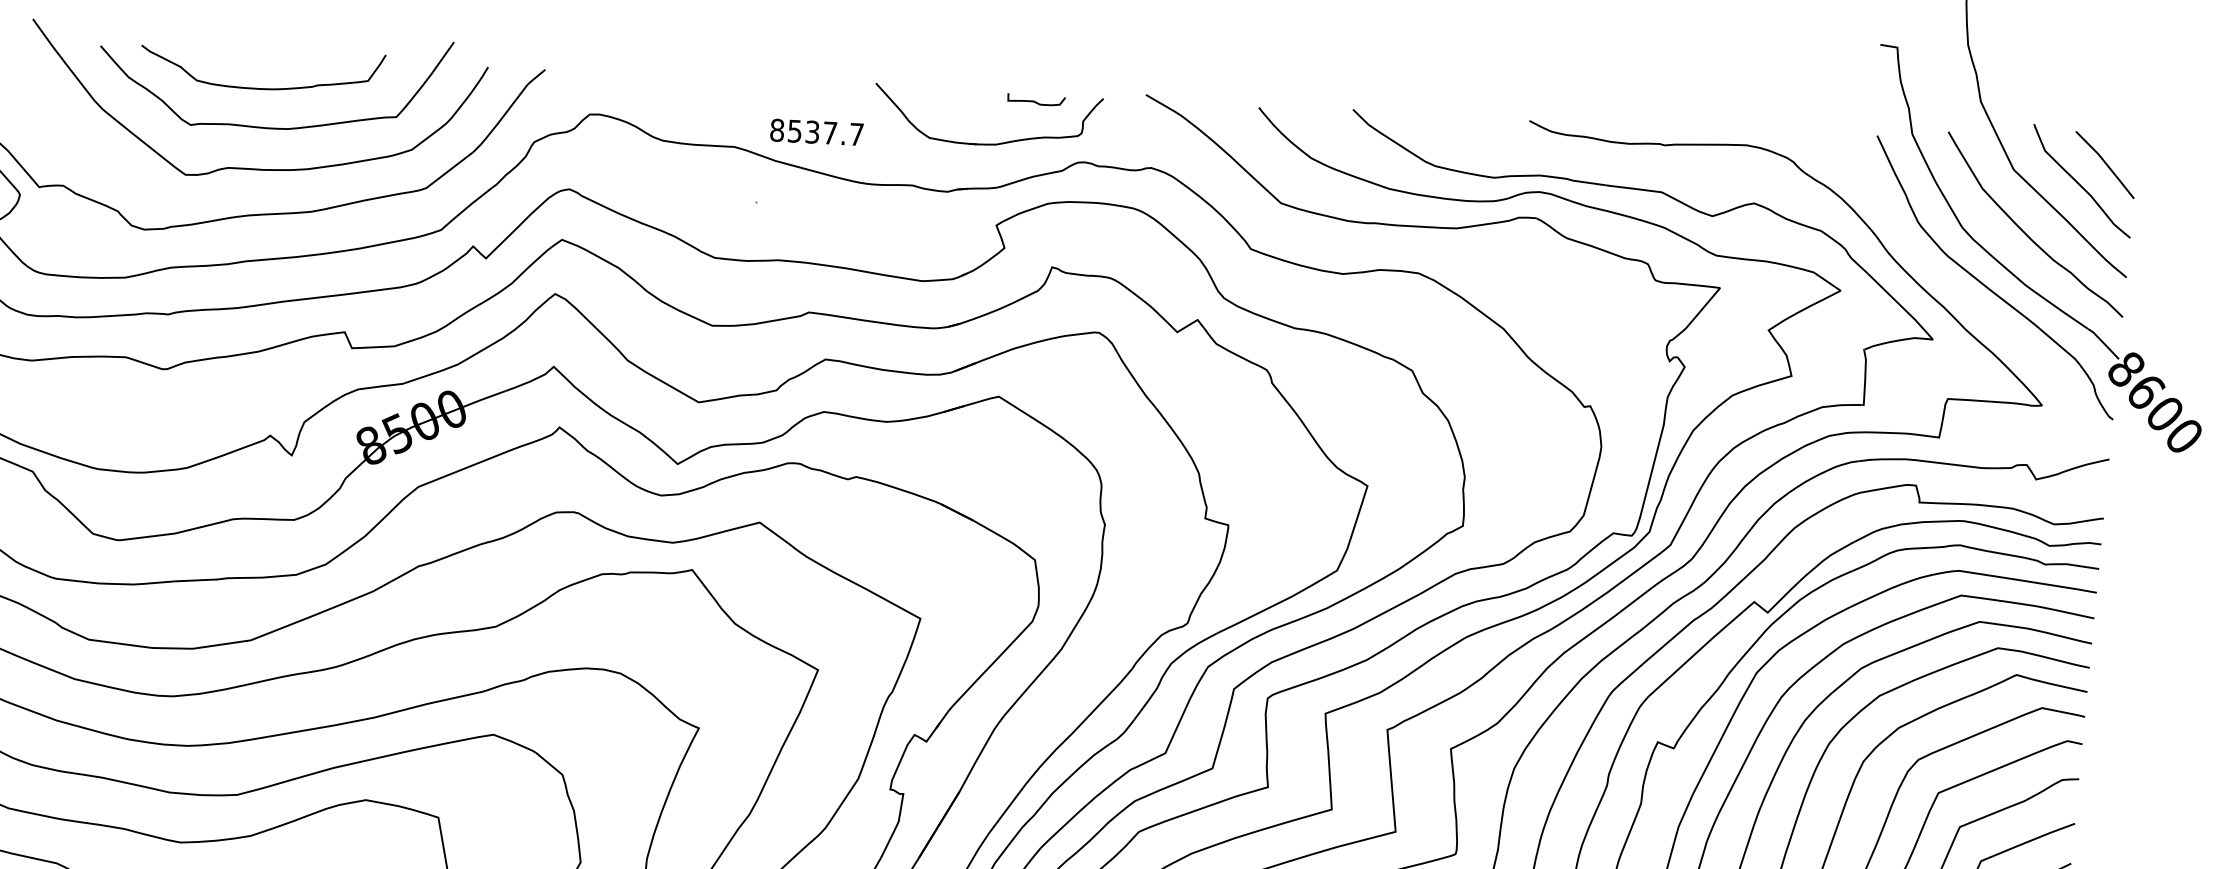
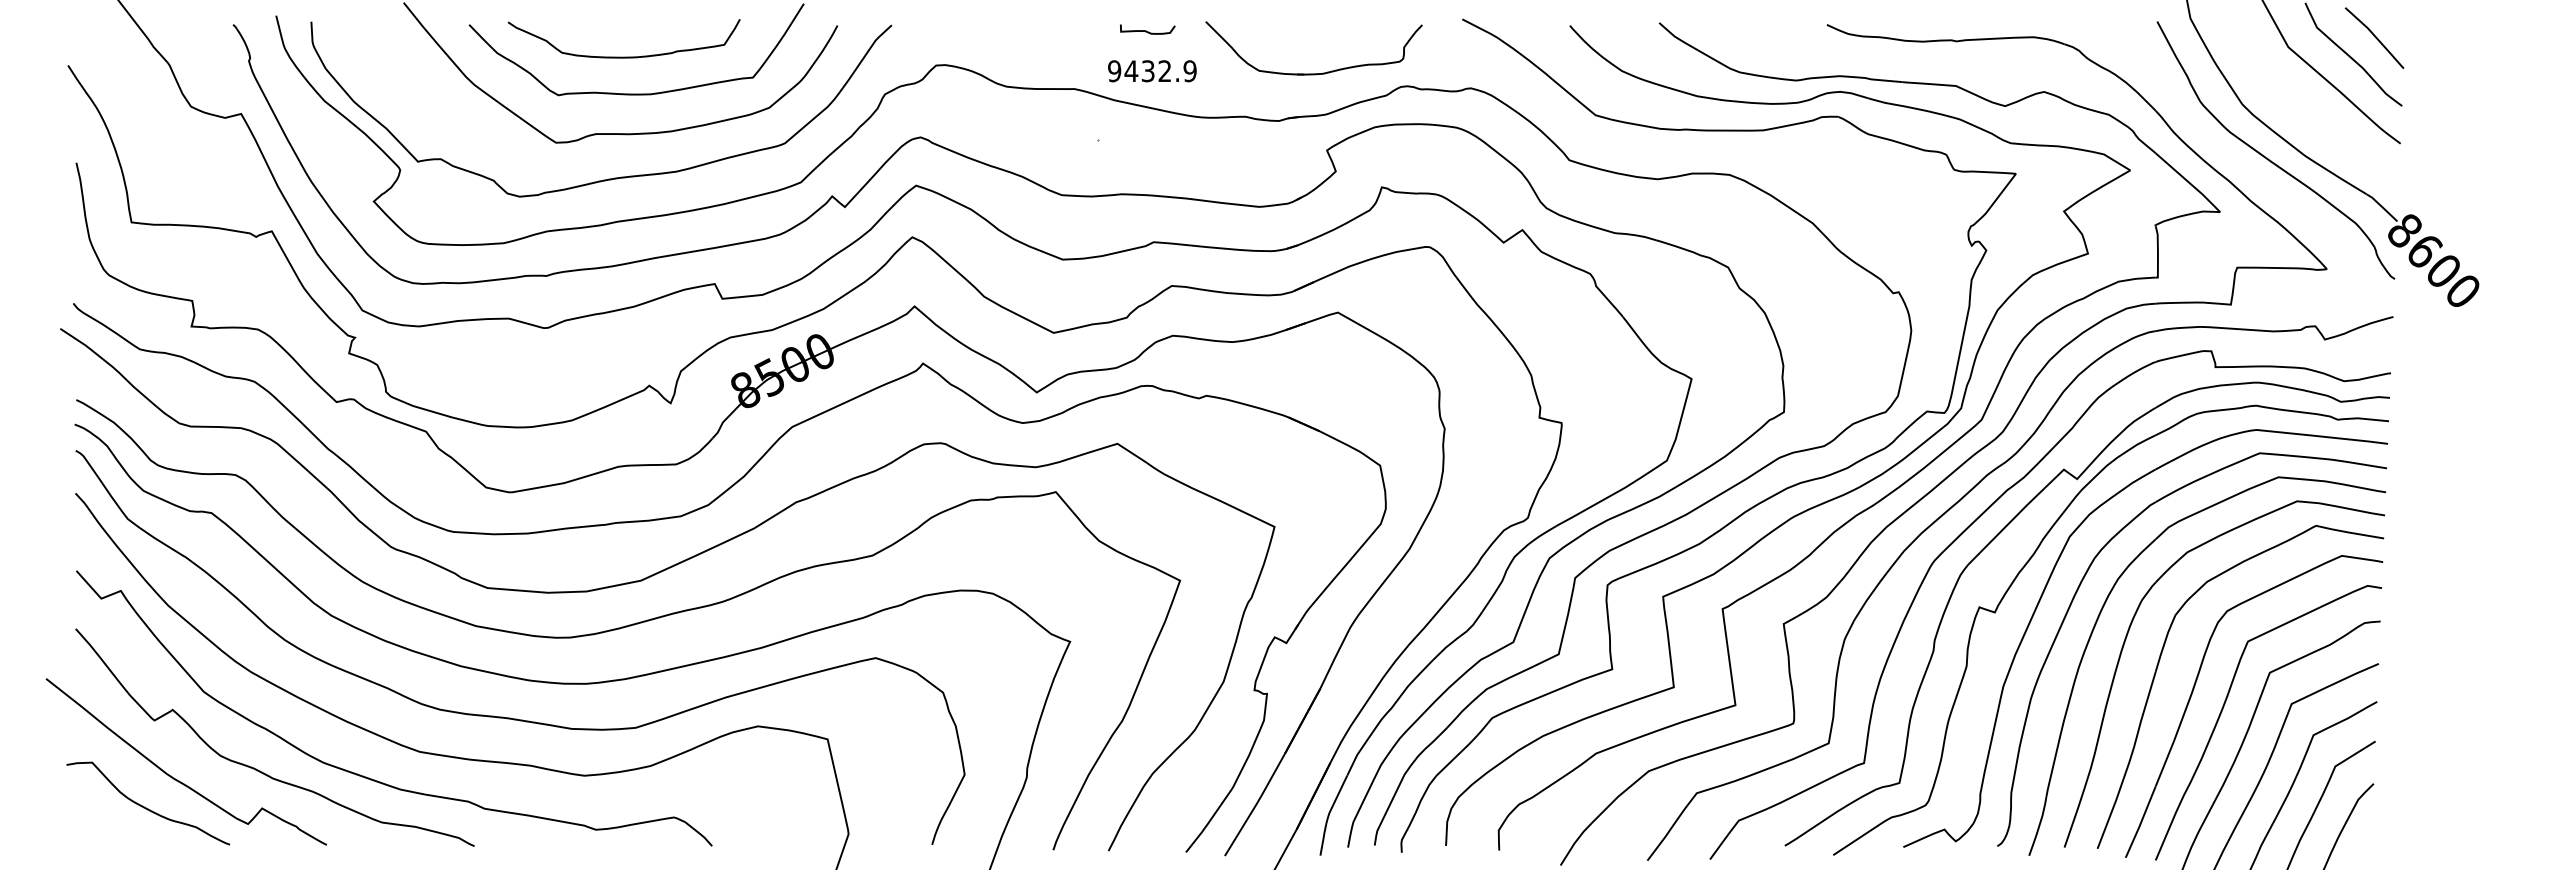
curve: (1035, 100) -> (1146, 30), moved
text: (817, 132) -> (1152, 71), 8537.7 -> 9432.9
curve: (2026, 233) -> (2303, 106), removed

